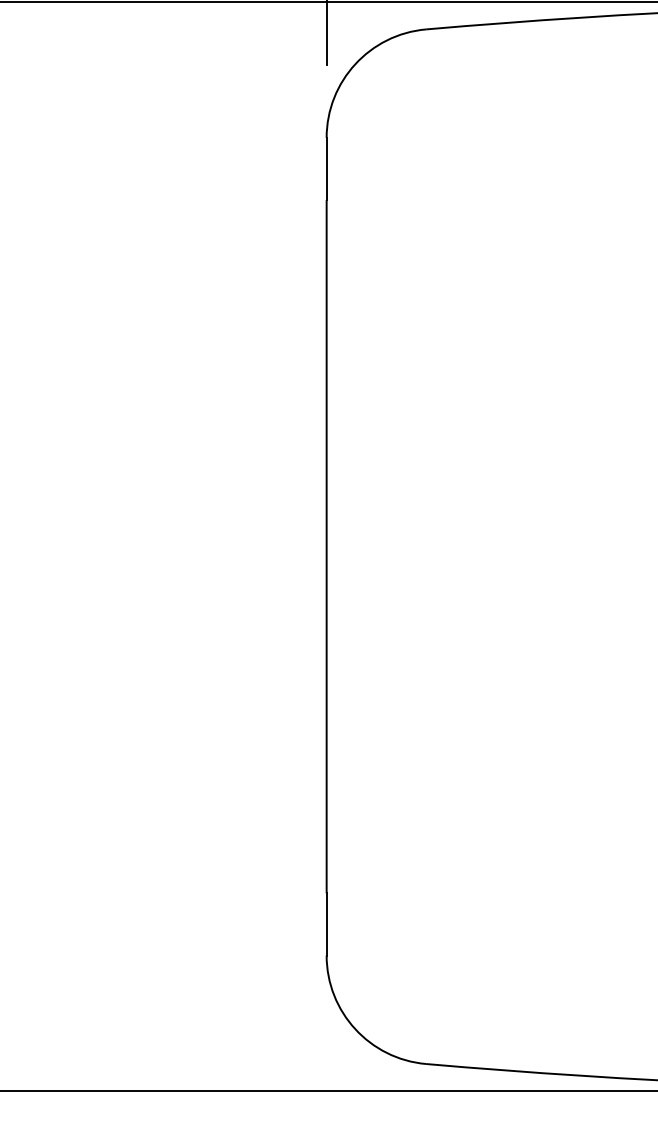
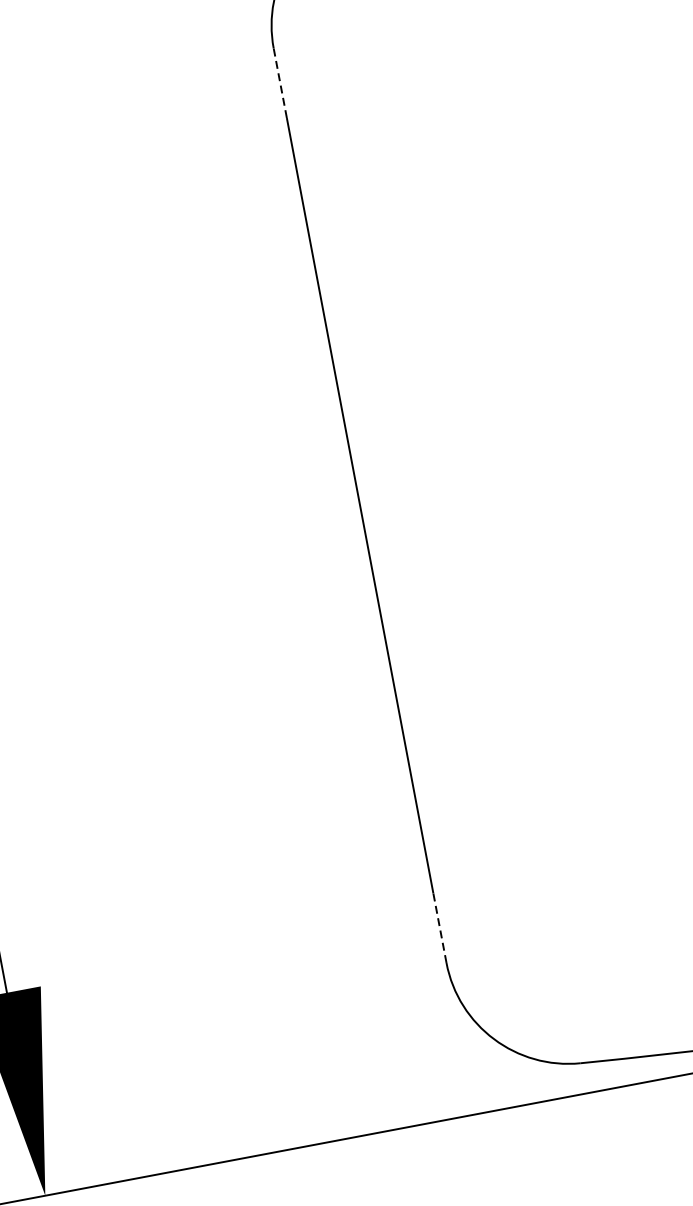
line: (326, 168) -> (280, 82), solid -> dashed
line: (326, 924) -> (439, 928), solid -> dashed

